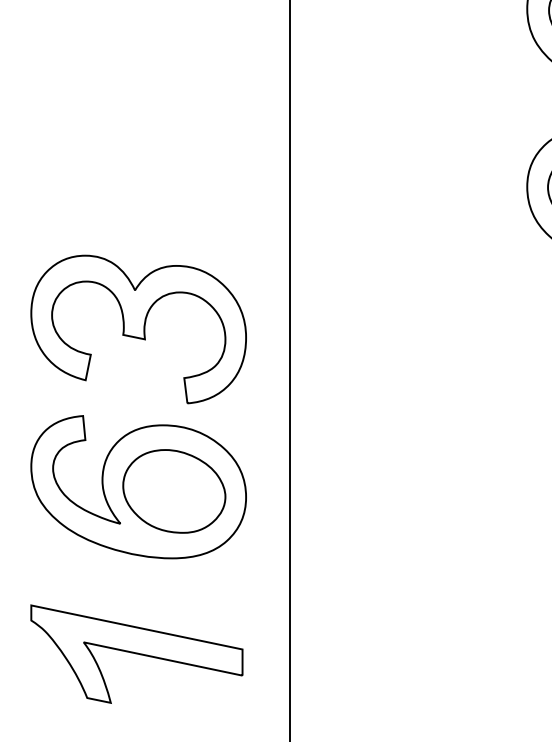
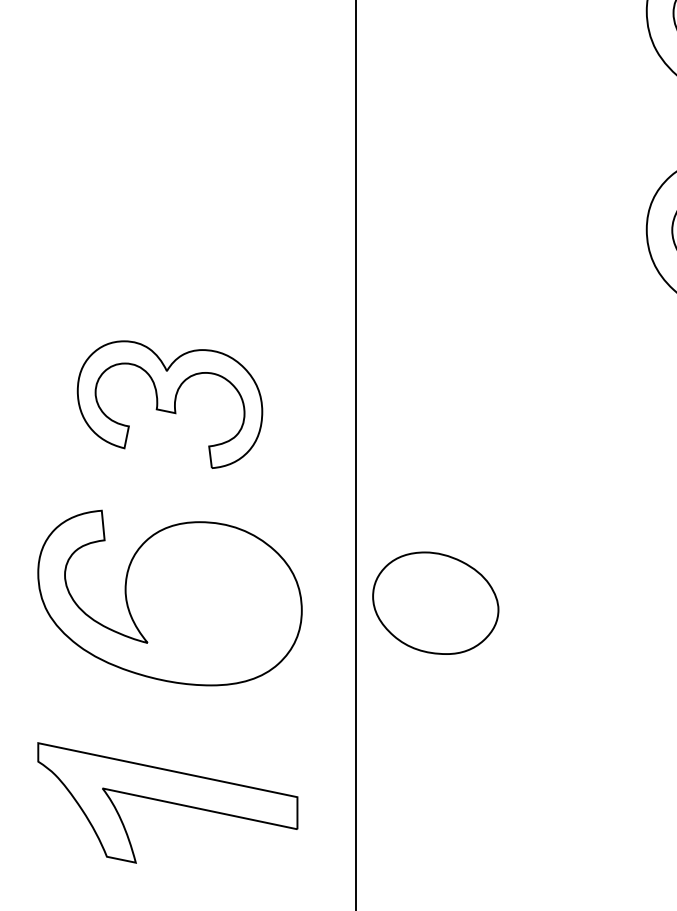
part: (138, 329) -> (169, 404), size x0.7
part: (174, 490) -> (435, 602), moved

